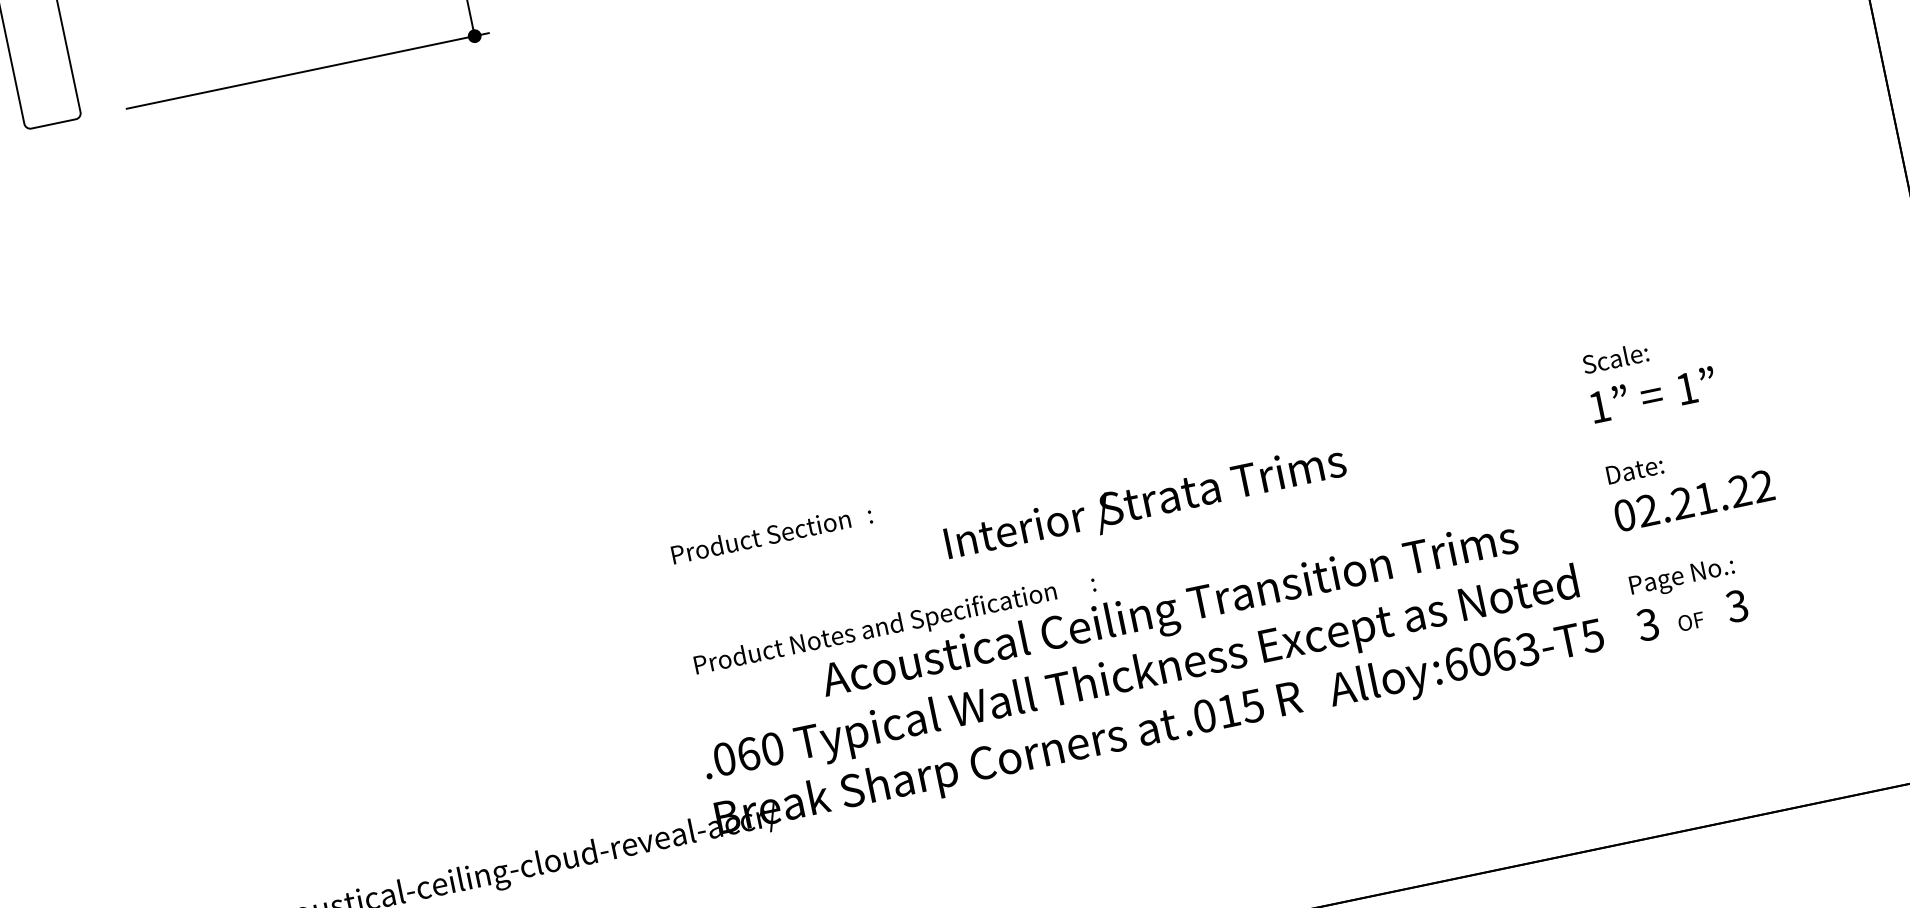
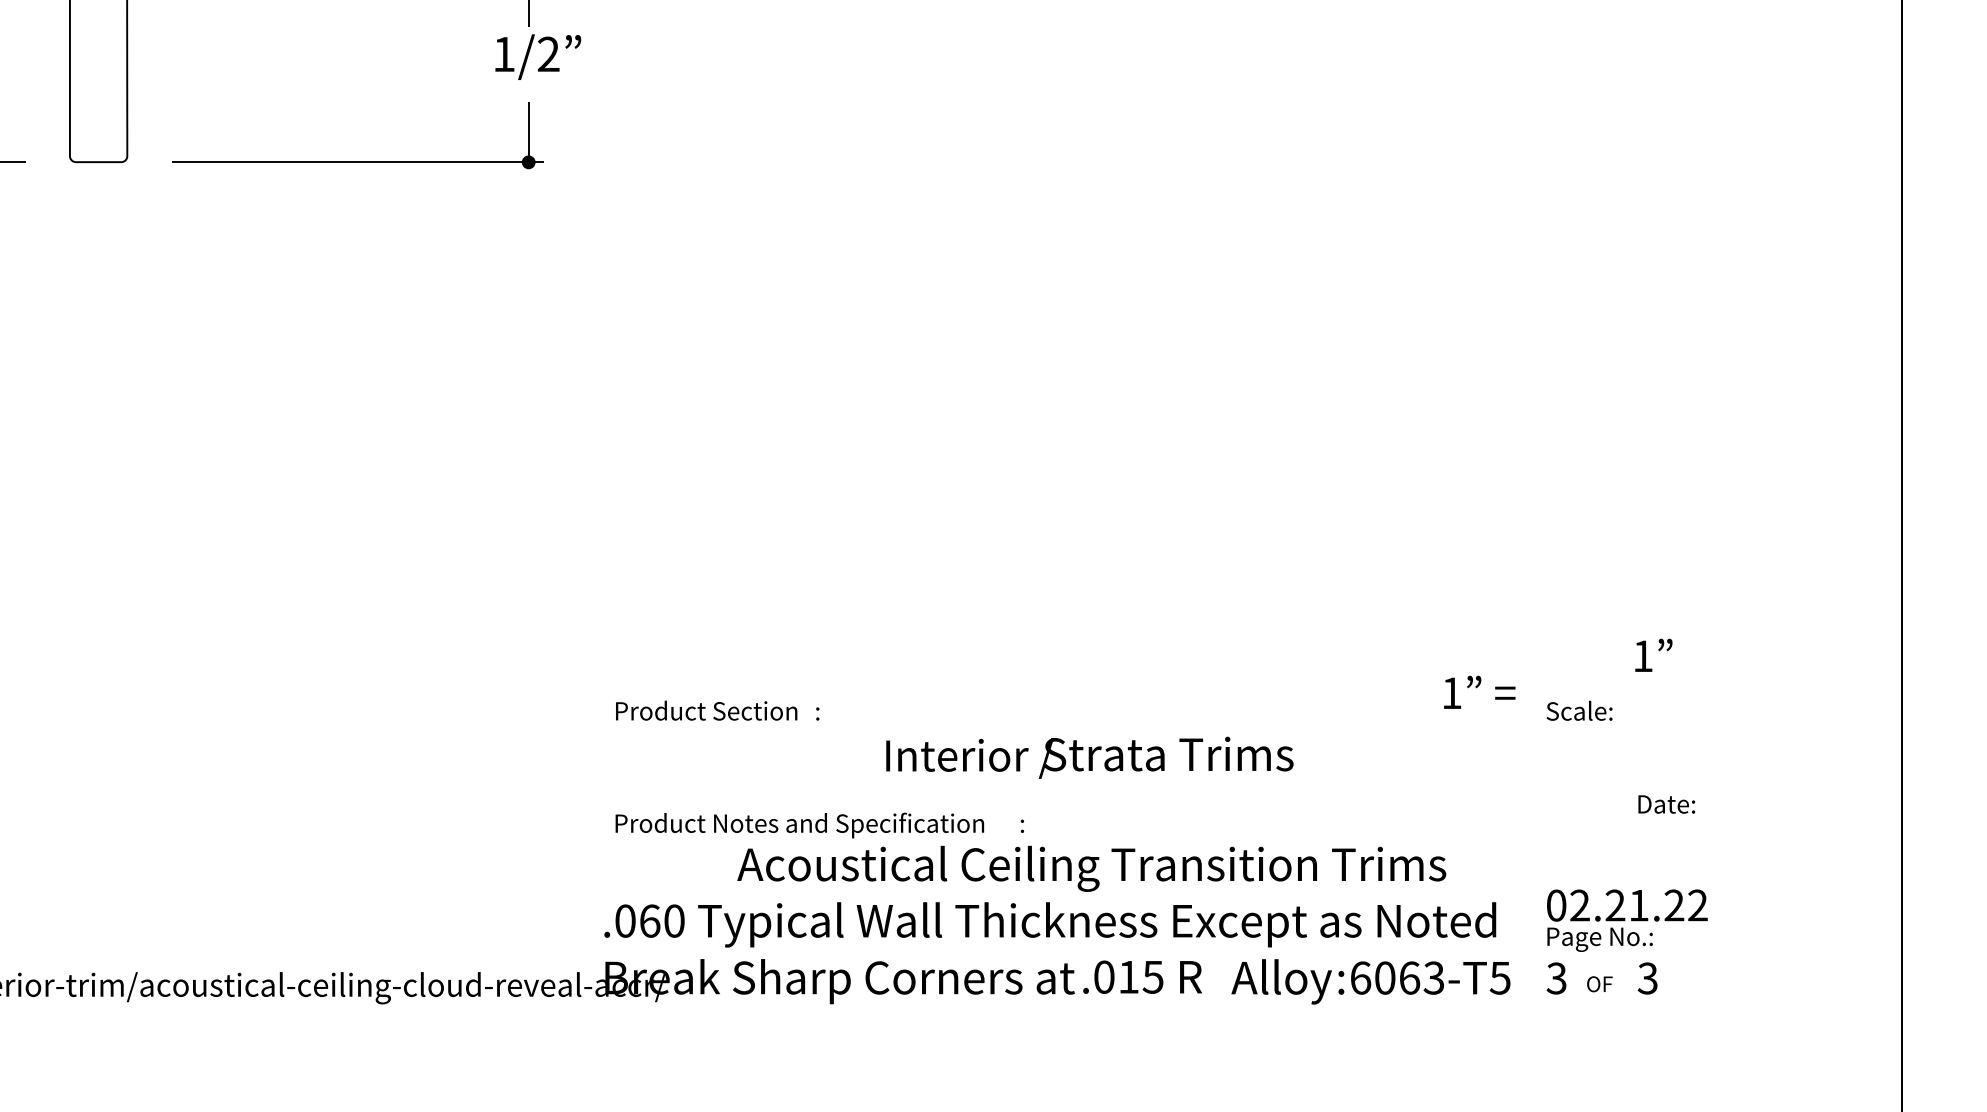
text: (1696, 384) -> (1653, 654), moved
text: (1626, 399) -> (1479, 691), moved
text: (1634, 470) -> (1666, 804), moved
text: (1694, 500) -> (1627, 905), moved

